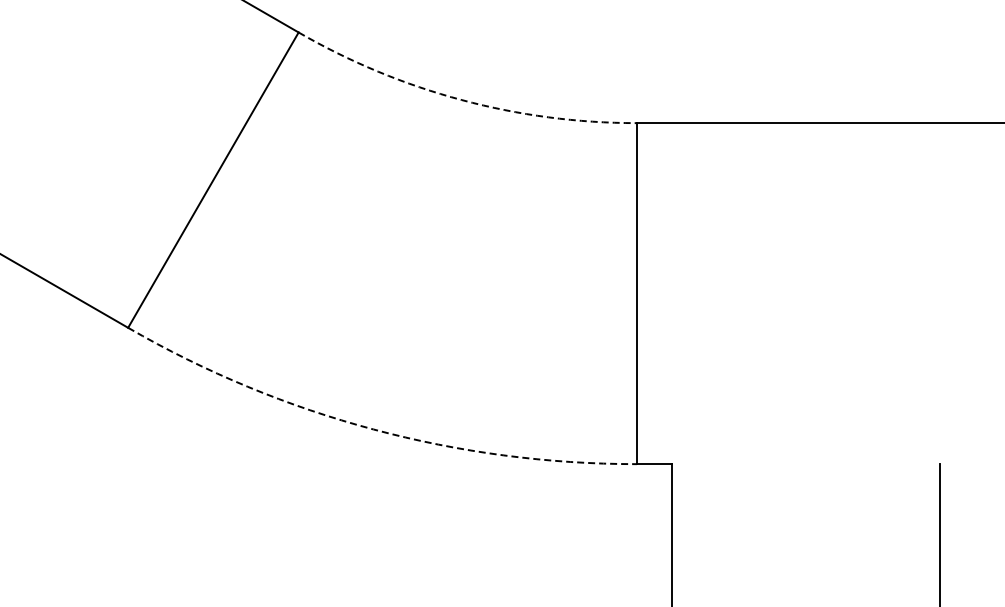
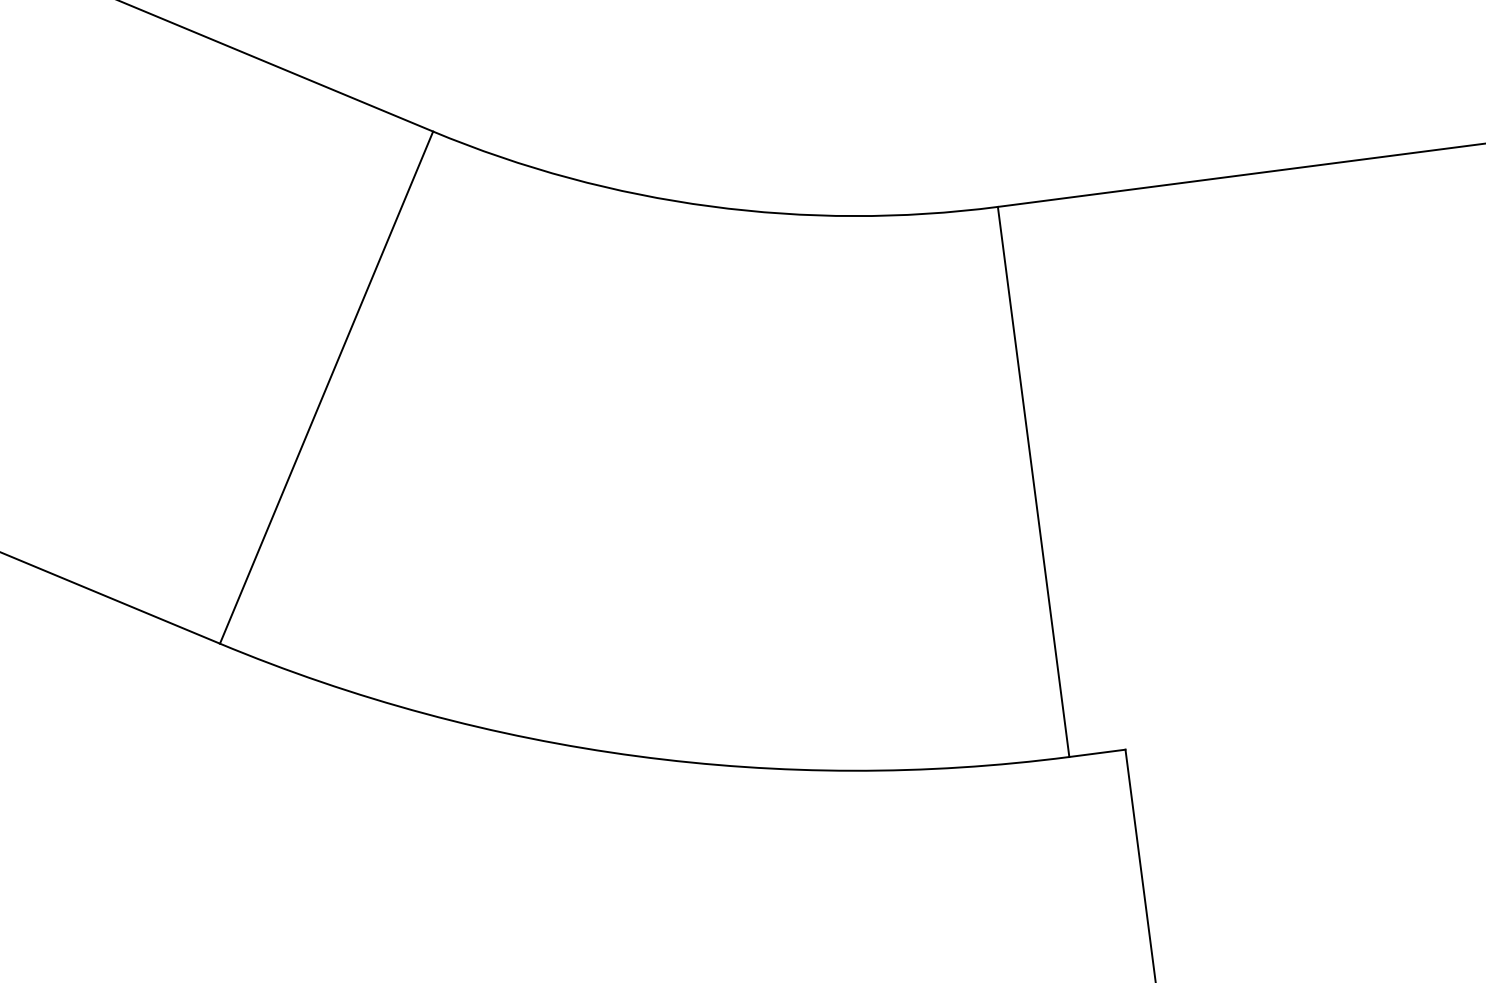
arc: (461, 100) -> (710, 207), dashed -> solid
arc: (373, 429) -> (637, 756), dashed -> solid

